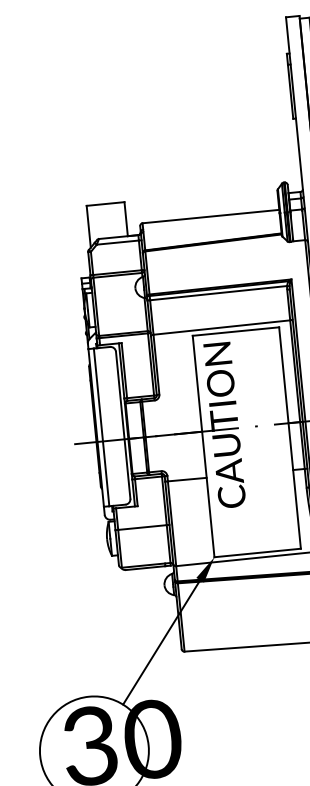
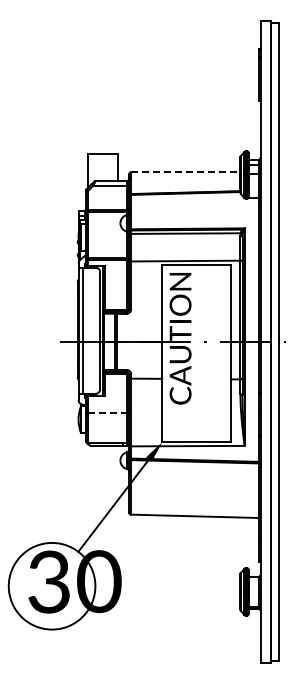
line: (210, 216) -> (185, 172), solid -> dashed
line: (142, 527) -> (107, 413), solid -> dashed

